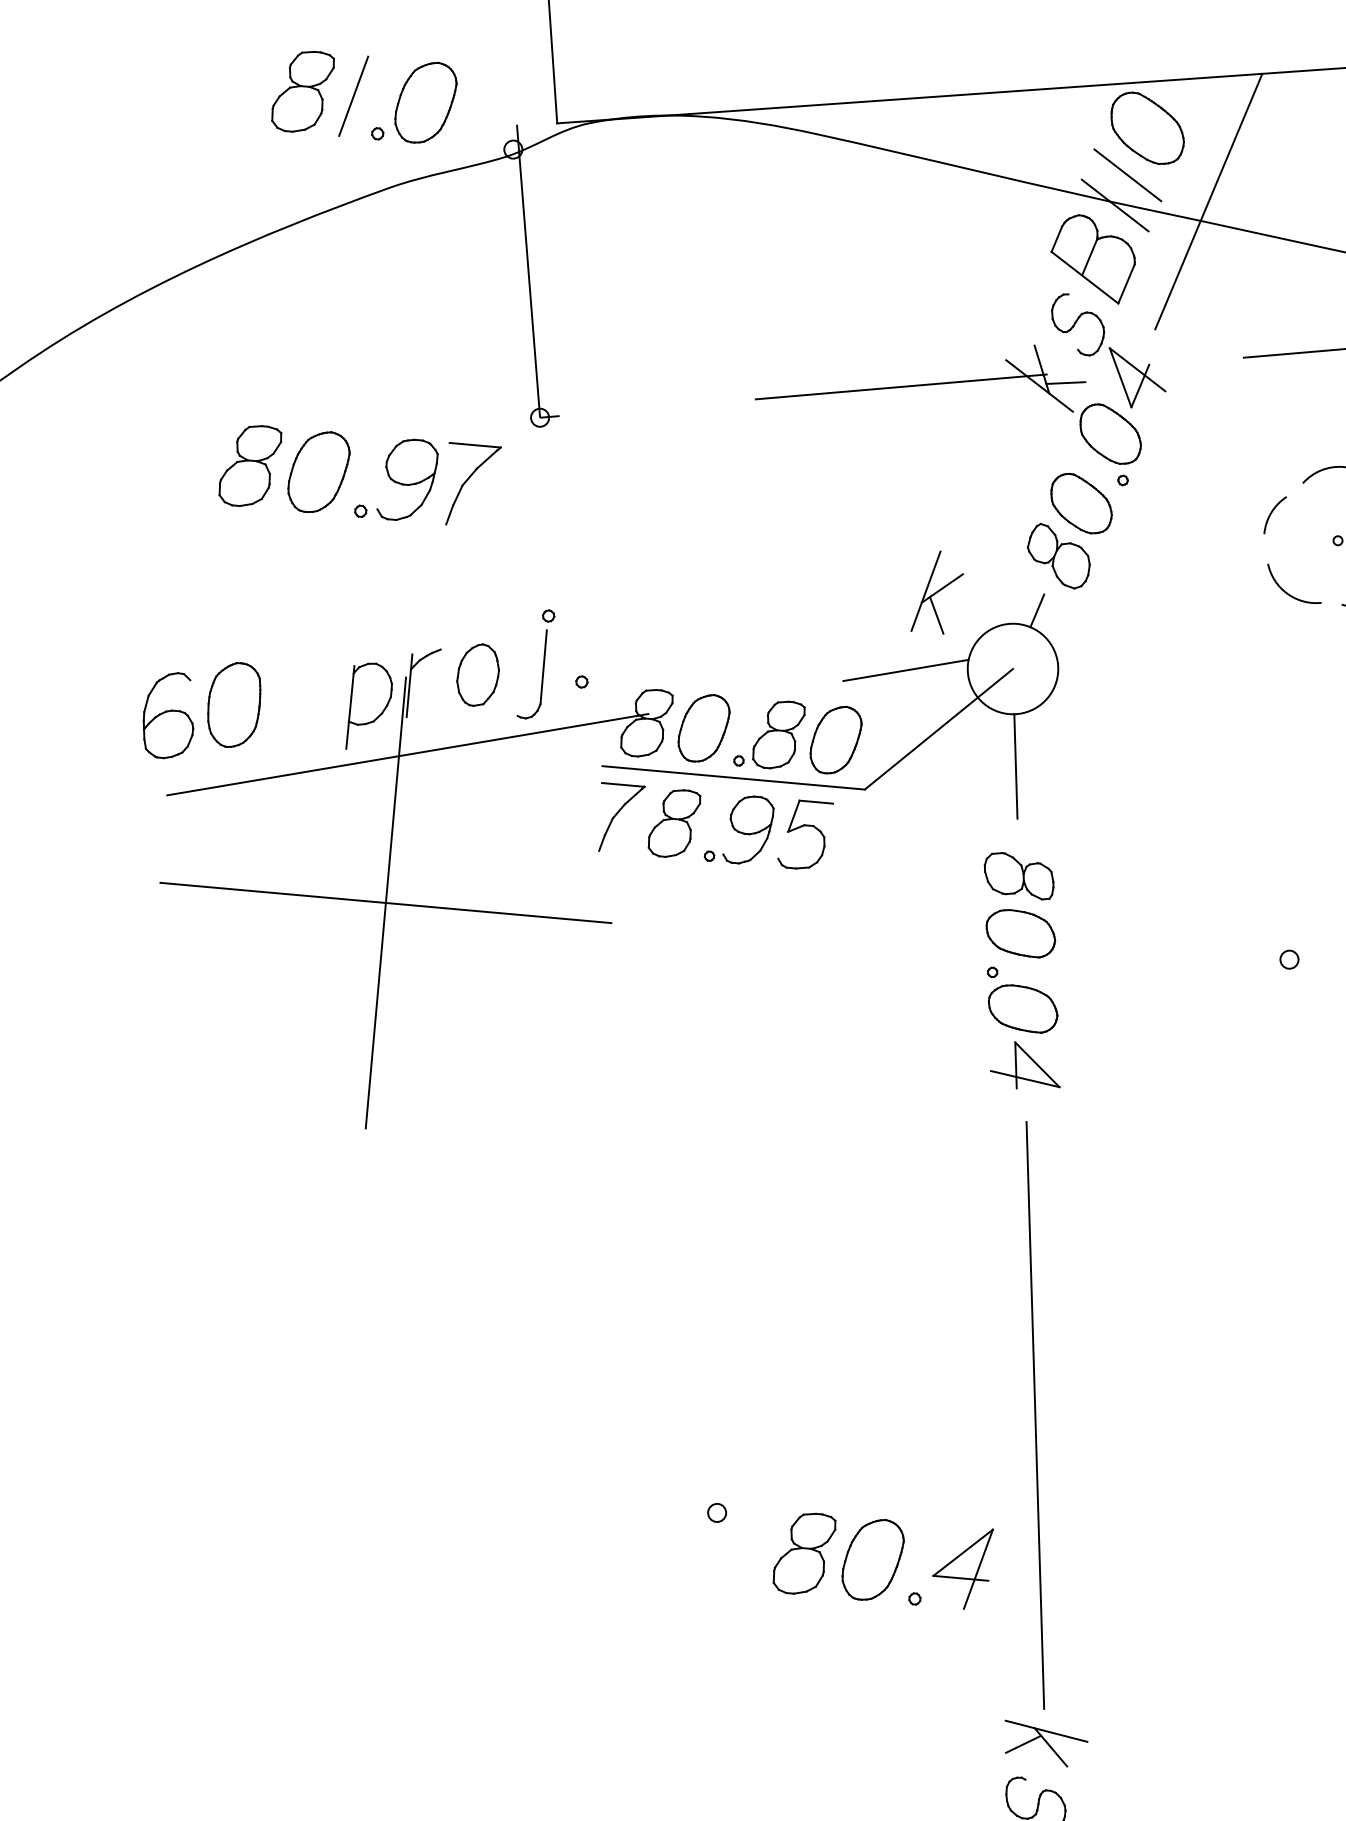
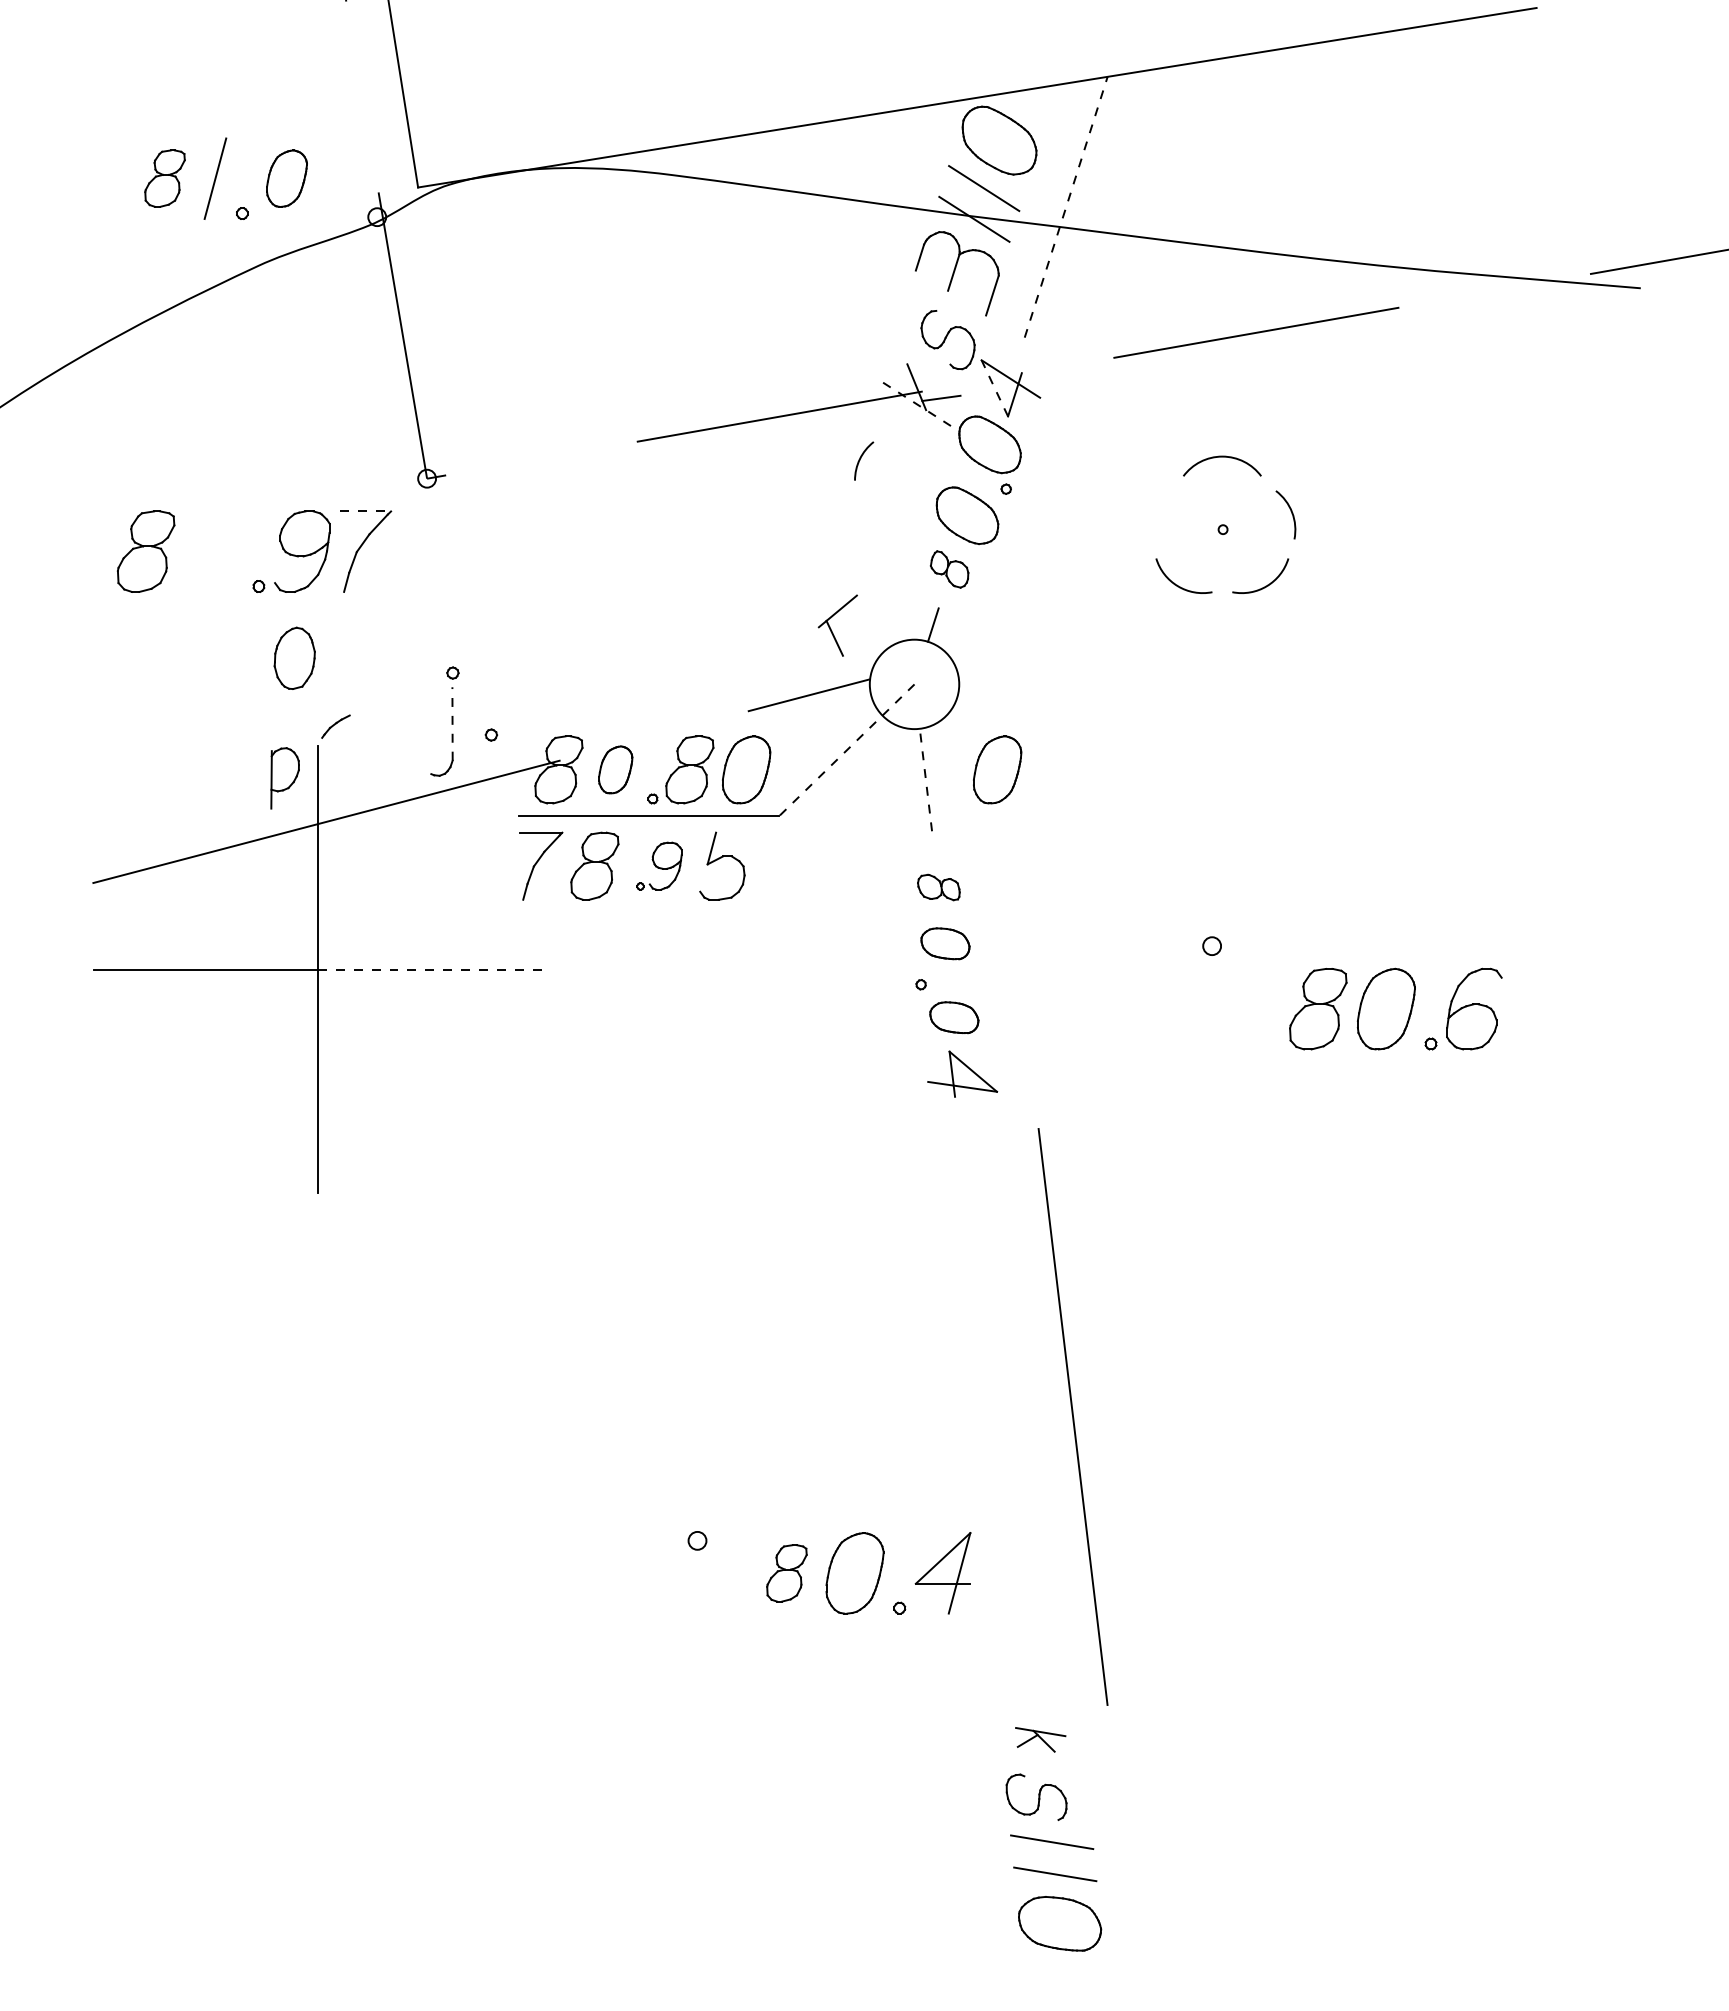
part: (302, 91) -> (164, 178), size x0.7
part: (425, 102) -> (286, 178), size x0.7
line: (1209, 201) -> (1066, 207), solid -> dashed
line: (1084, 277) -> (950, 292), removed
line: (1120, 376) -> (994, 387), solid -> dashed
line: (1039, 385) -> (915, 403), solid -> dashed
line: (476, 445) -> (366, 511), solid -> dashed
part: (318, 471) -> (213, 551), removed
arc: (1272, 512) -> (861, 458), moved
part: (1058, 556) -> (949, 569), size x0.6
line: (925, 591) -> (821, 615), removed
line: (543, 666) -> (452, 723), solid -> dashed
part: (477, 674) -> (294, 657), moved
line: (409, 685) -> (322, 753), removed
part: (234, 705) -> (151, 788), removed
part: (369, 707) -> (284, 778), size x0.7
part: (169, 714) -> (88, 803), removed
part: (703, 727) -> (615, 769), size x0.7
line: (938, 729) -> (846, 750), solid -> dashed
part: (1089, 762) -> (997, 769), added
line: (1015, 766) -> (925, 780), solid -> dashed
line: (816, 801) -> (732, 832), removed
part: (739, 828) -> (659, 865), size x0.7
part: (1018, 875) -> (938, 887), size x0.6
line: (498, 912) -> (429, 969), solid -> dashed
part: (1020, 933) -> (945, 943), size x0.7
part: (1023, 1008) -> (954, 1017), size x0.7
line: (1034, 1414) -> (1072, 1416), moved
part: (803, 1553) -> (786, 1573), size x0.7
part: (1045, 1744) -> (1040, 1739), size x0.6

